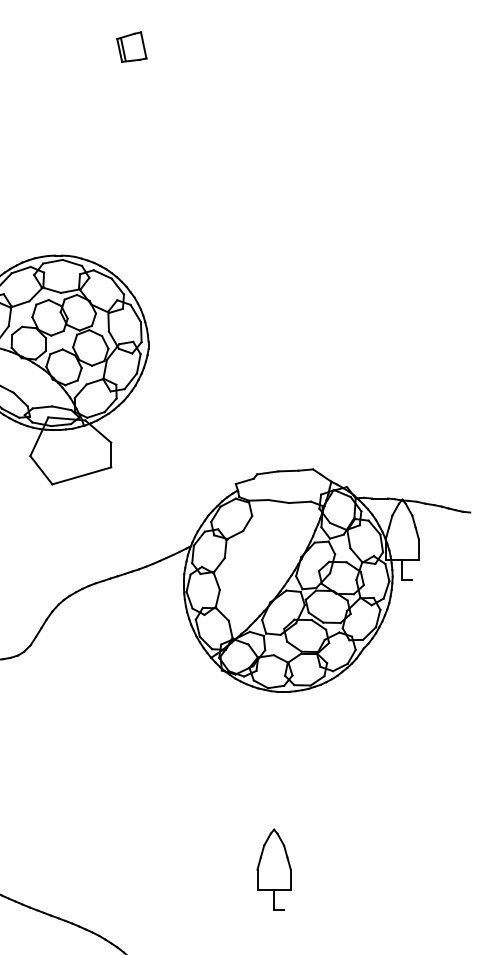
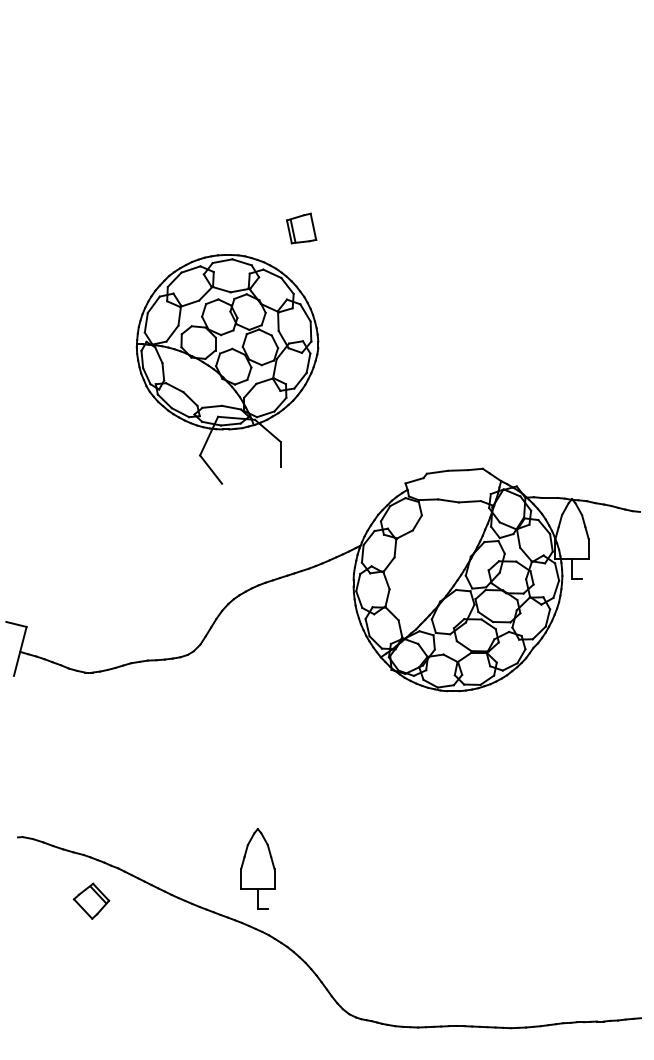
part: (131, 47) -> (301, 228), moved
line: (81, 475) -> (251, 474), removed
part: (273, 869) -> (257, 868), moved

